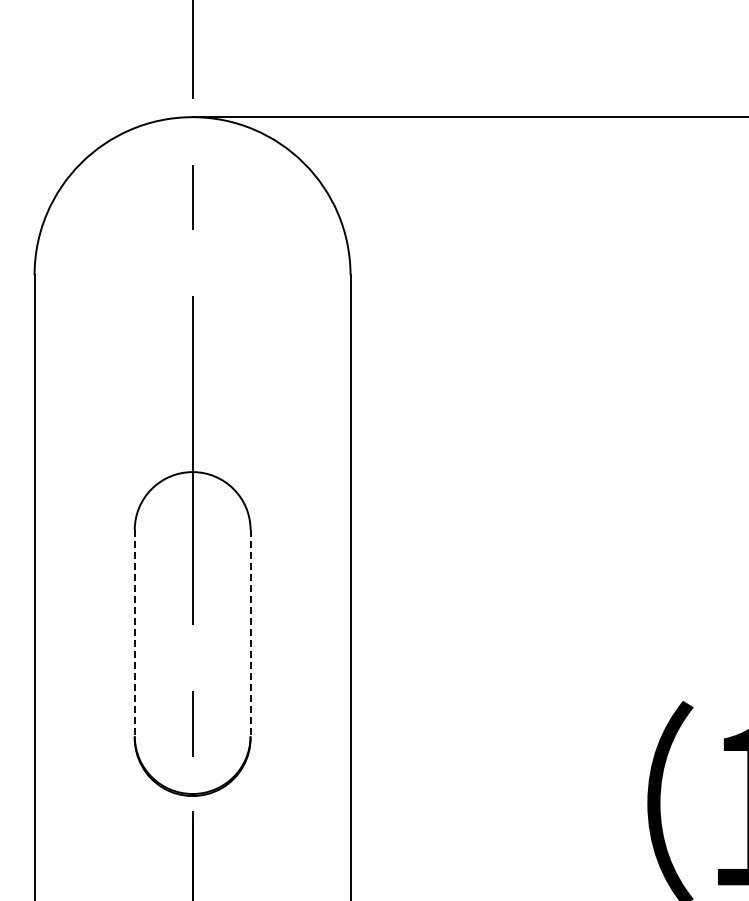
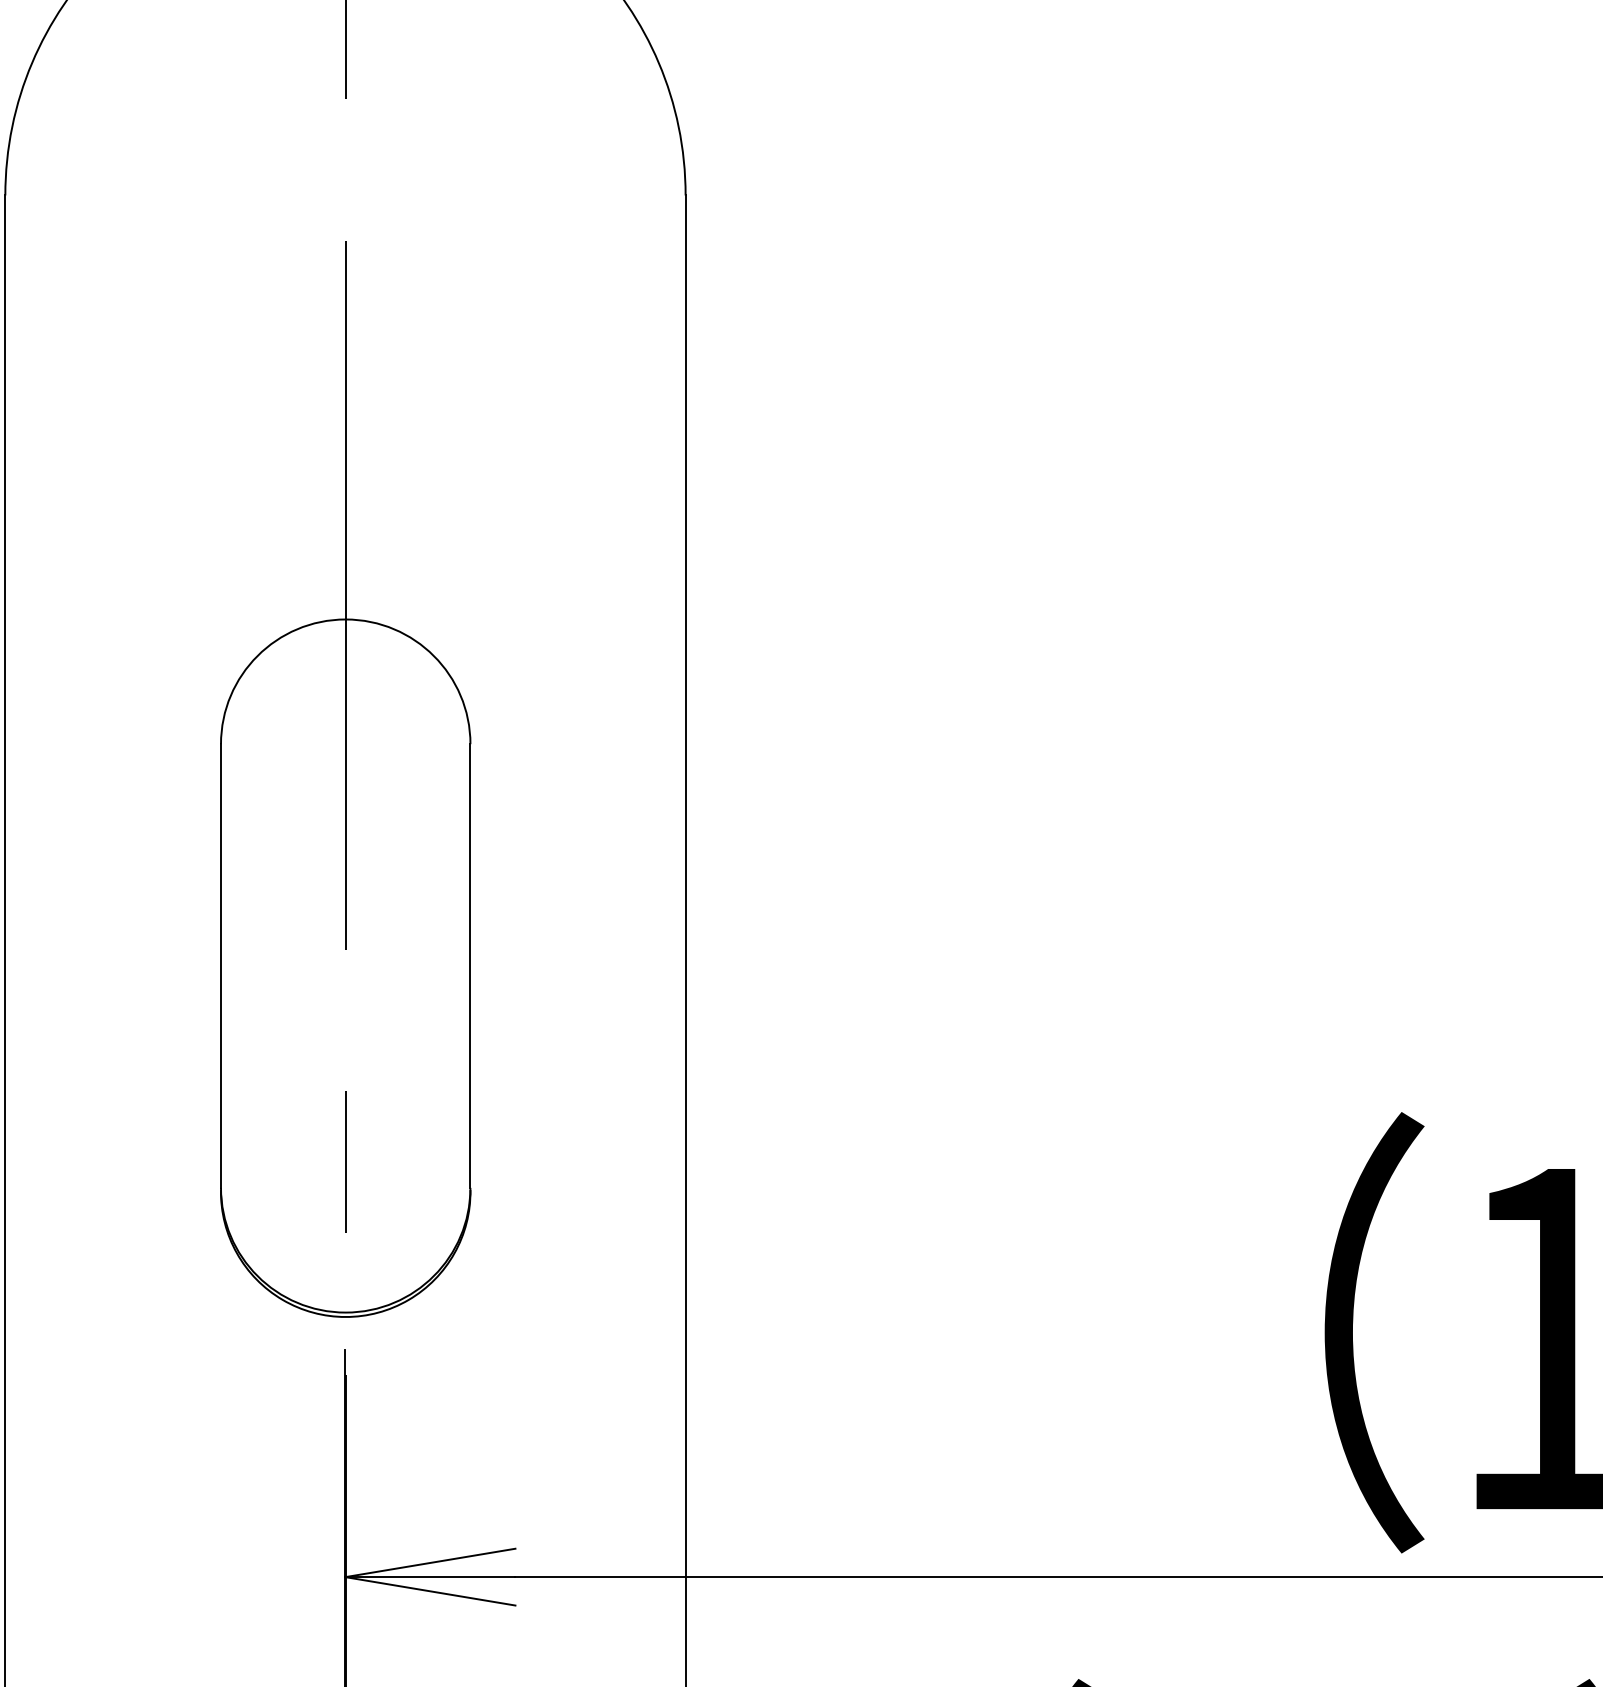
line: (134, 633) -> (220, 967), dashed -> solid
line: (250, 633) -> (470, 967), dashed -> solid

